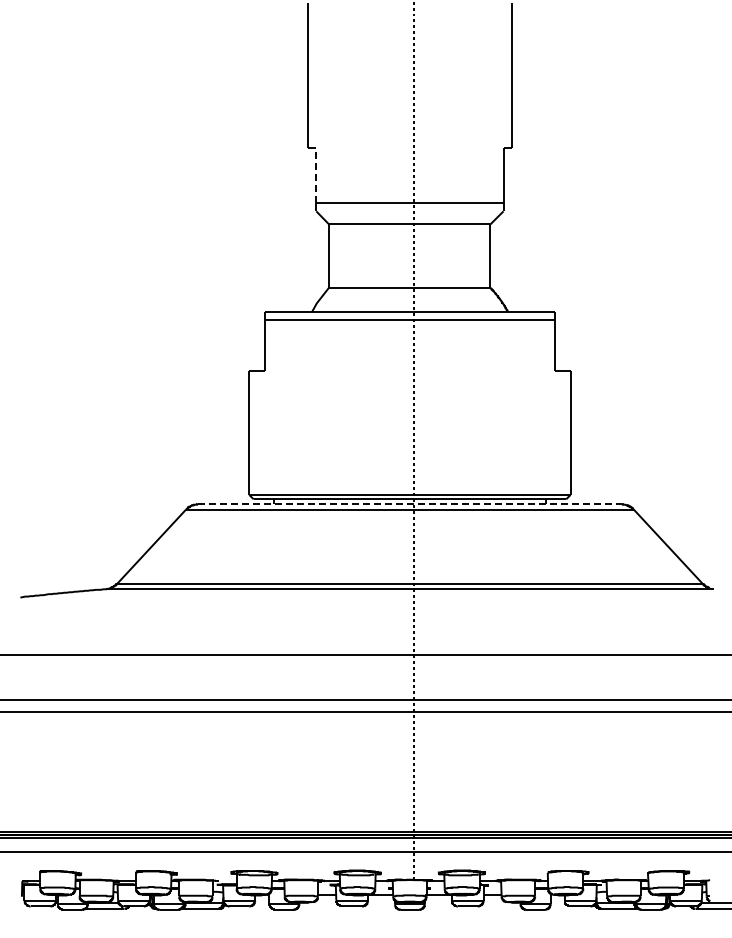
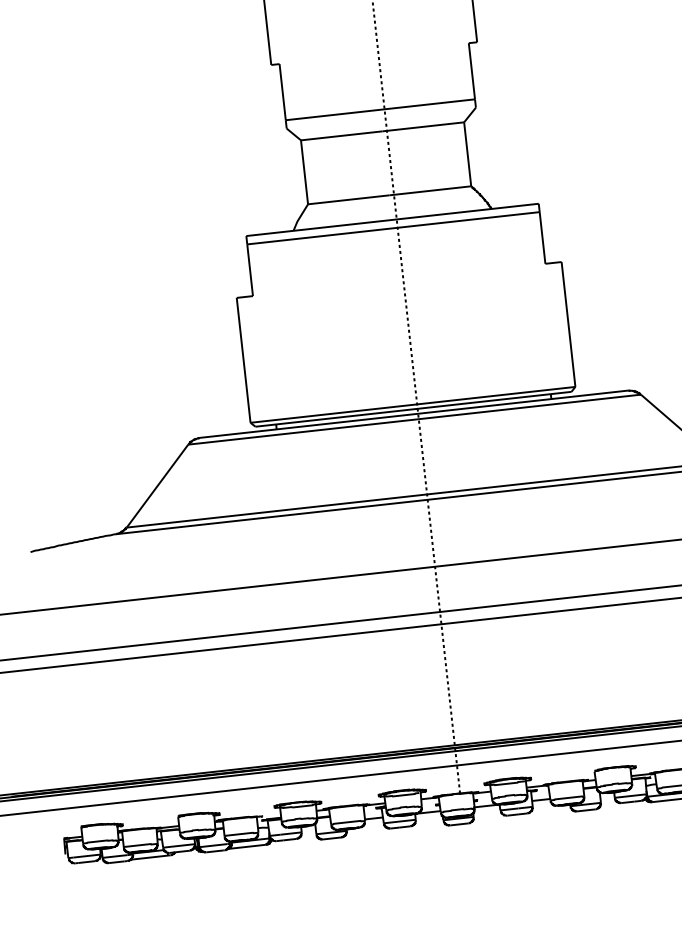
line: (316, 175) -> (282, 92), dashed -> solid
line: (409, 504) -> (413, 414), dashed -> solid

